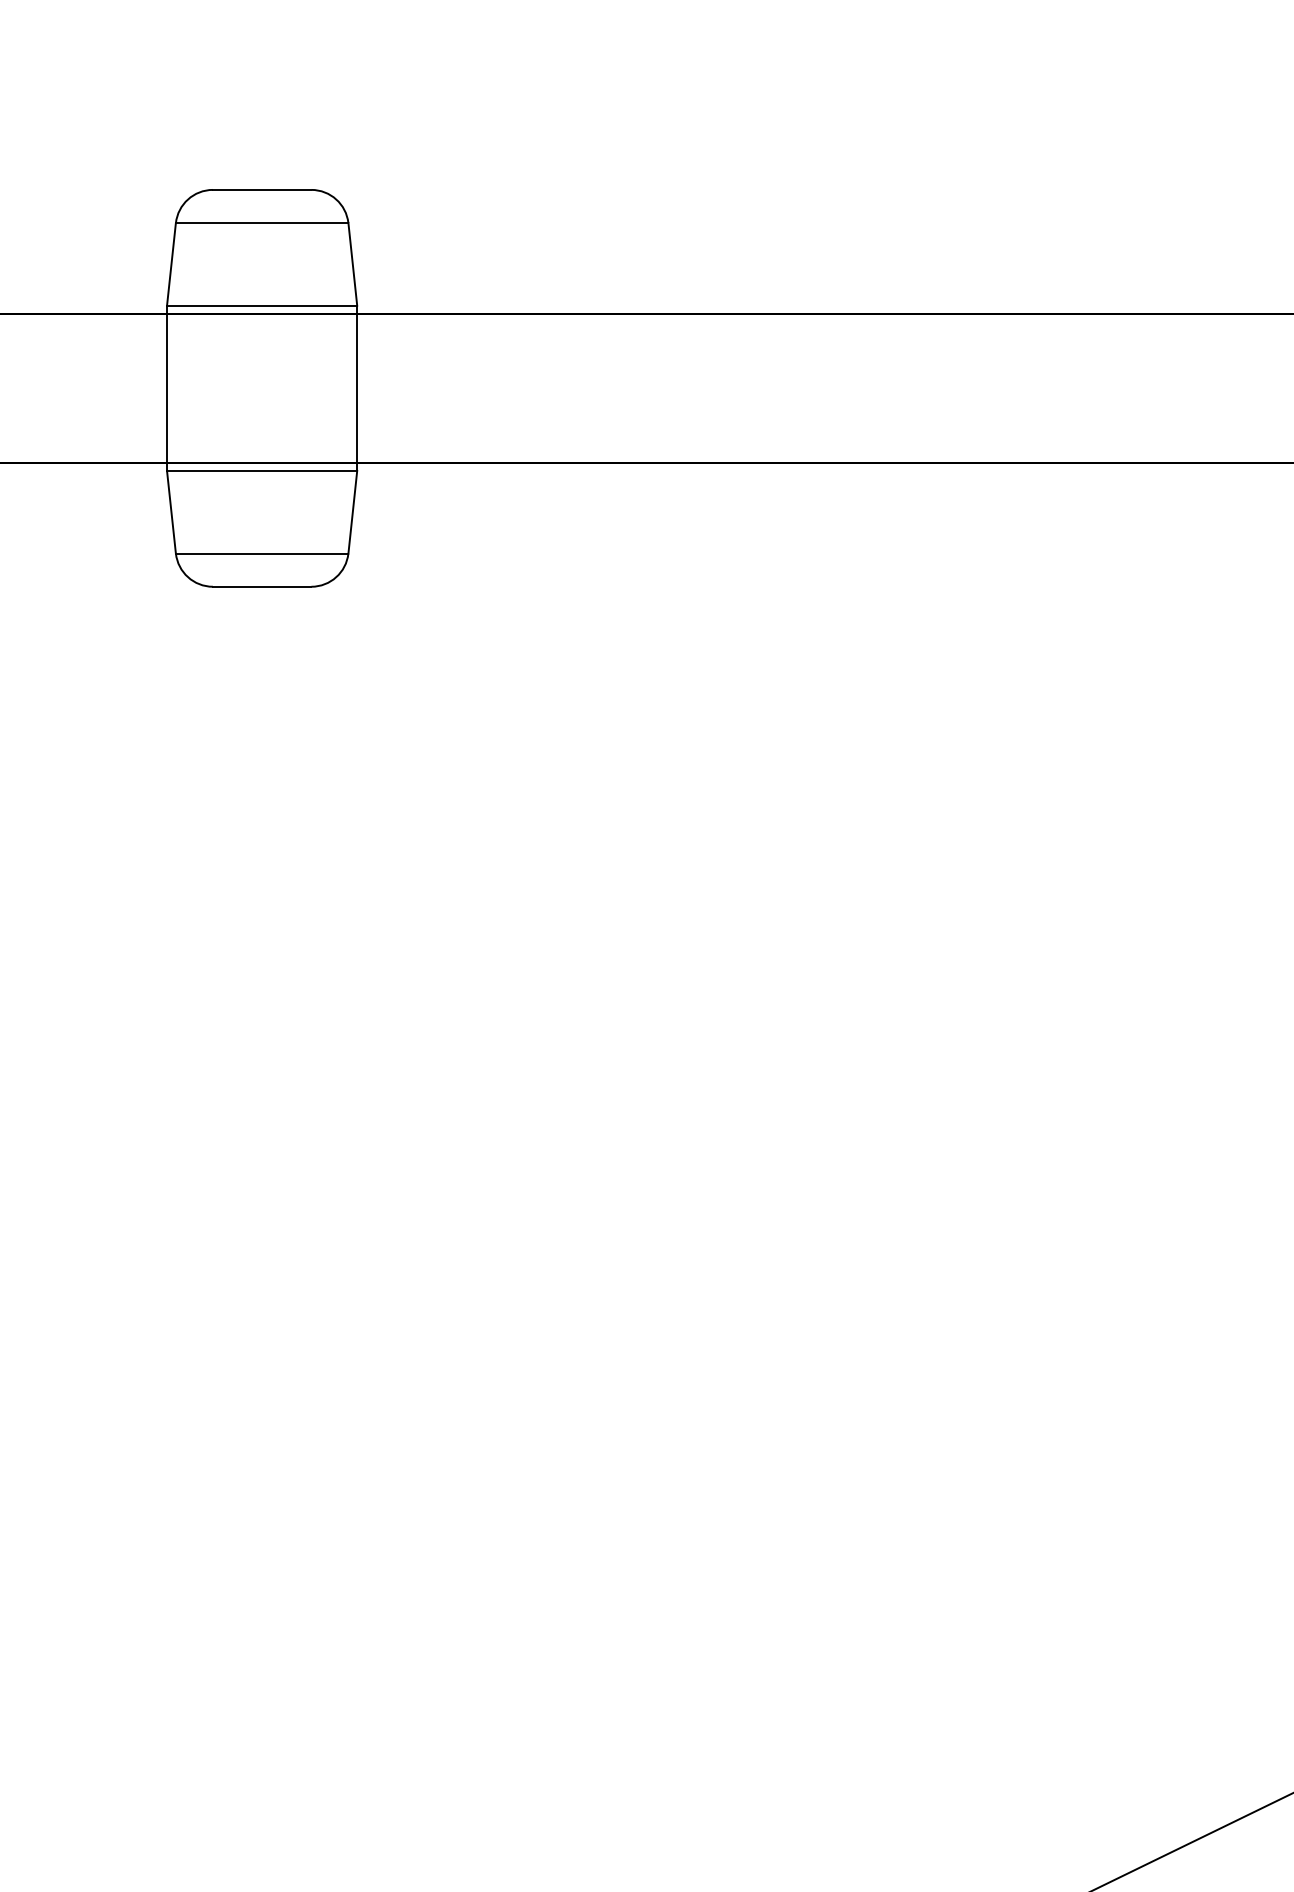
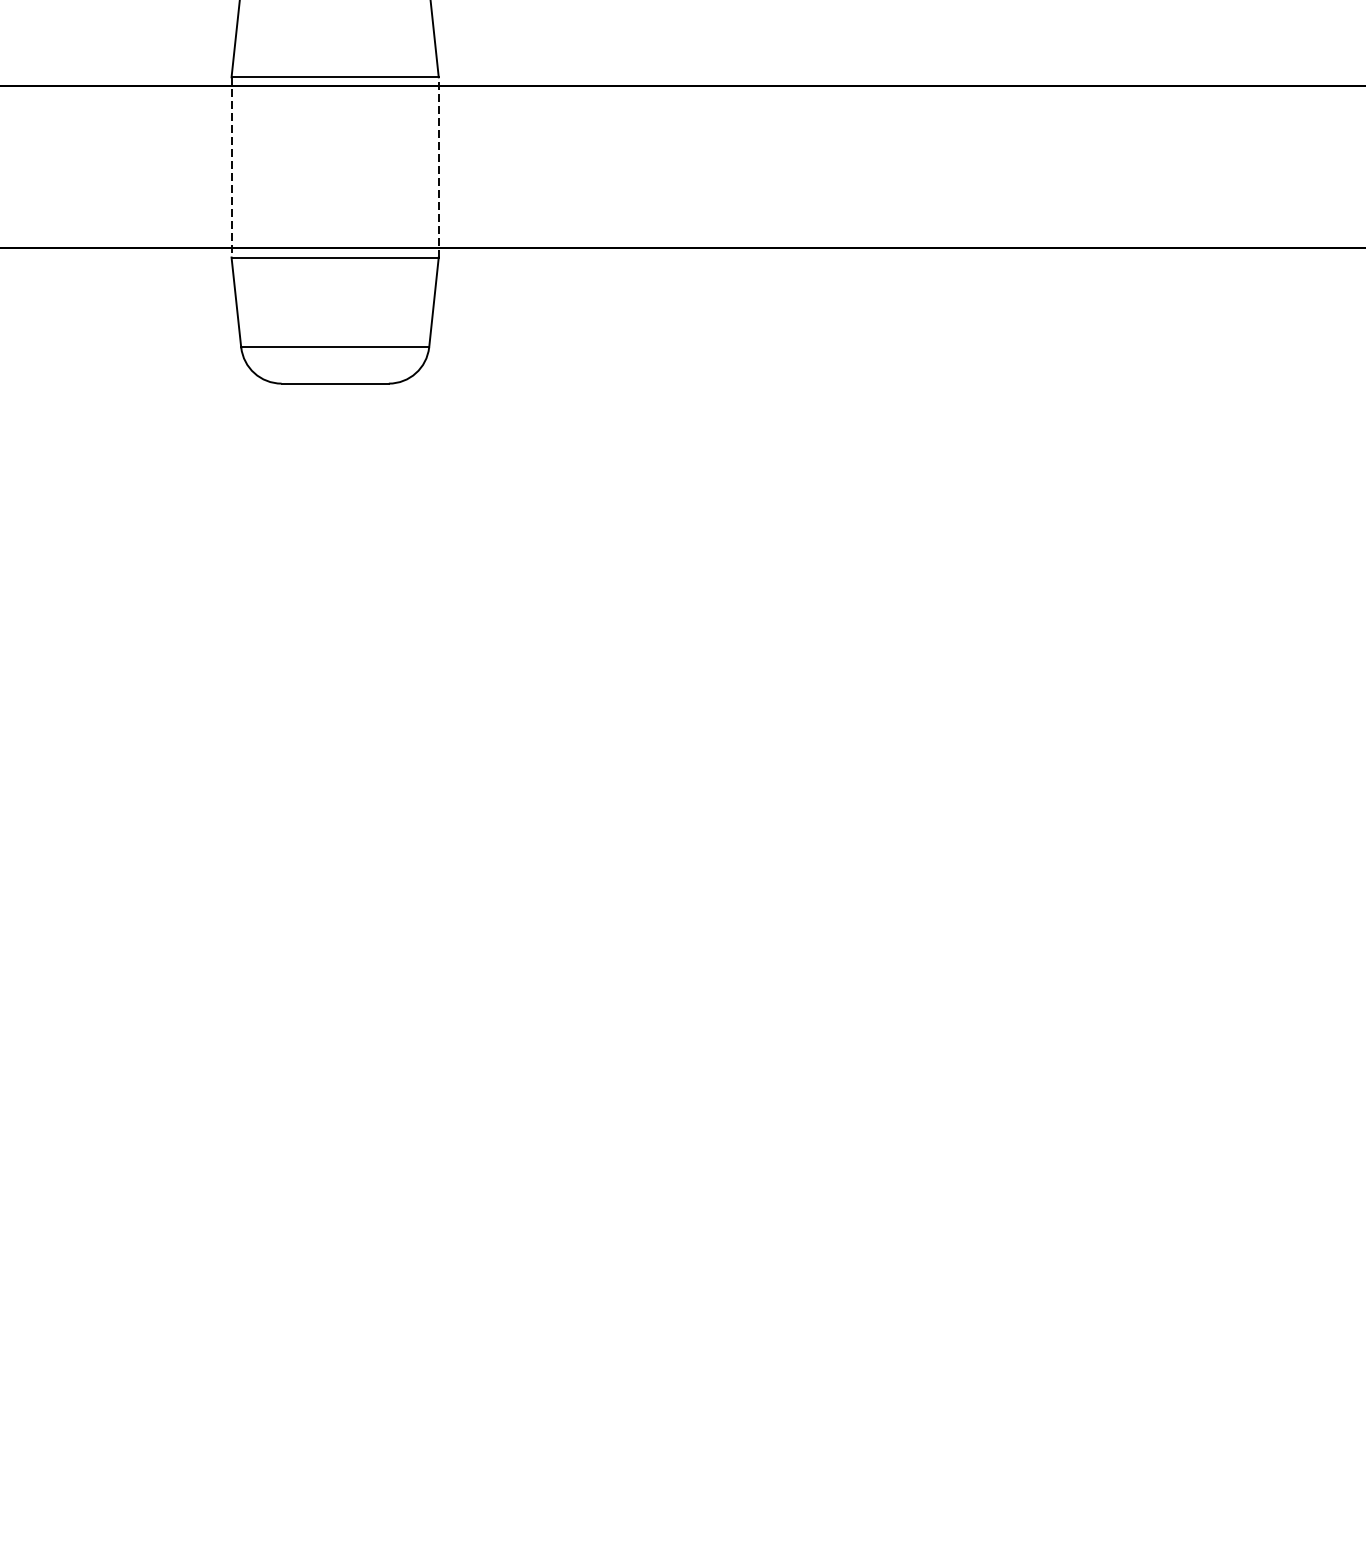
line: (167, 388) -> (232, 167), solid -> dashed
line: (357, 388) -> (439, 167), solid -> dashed

